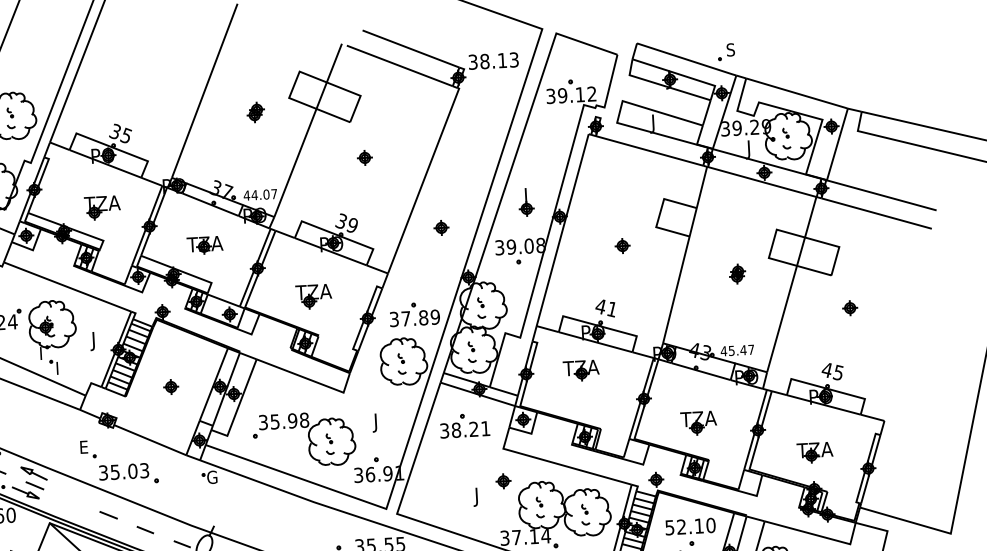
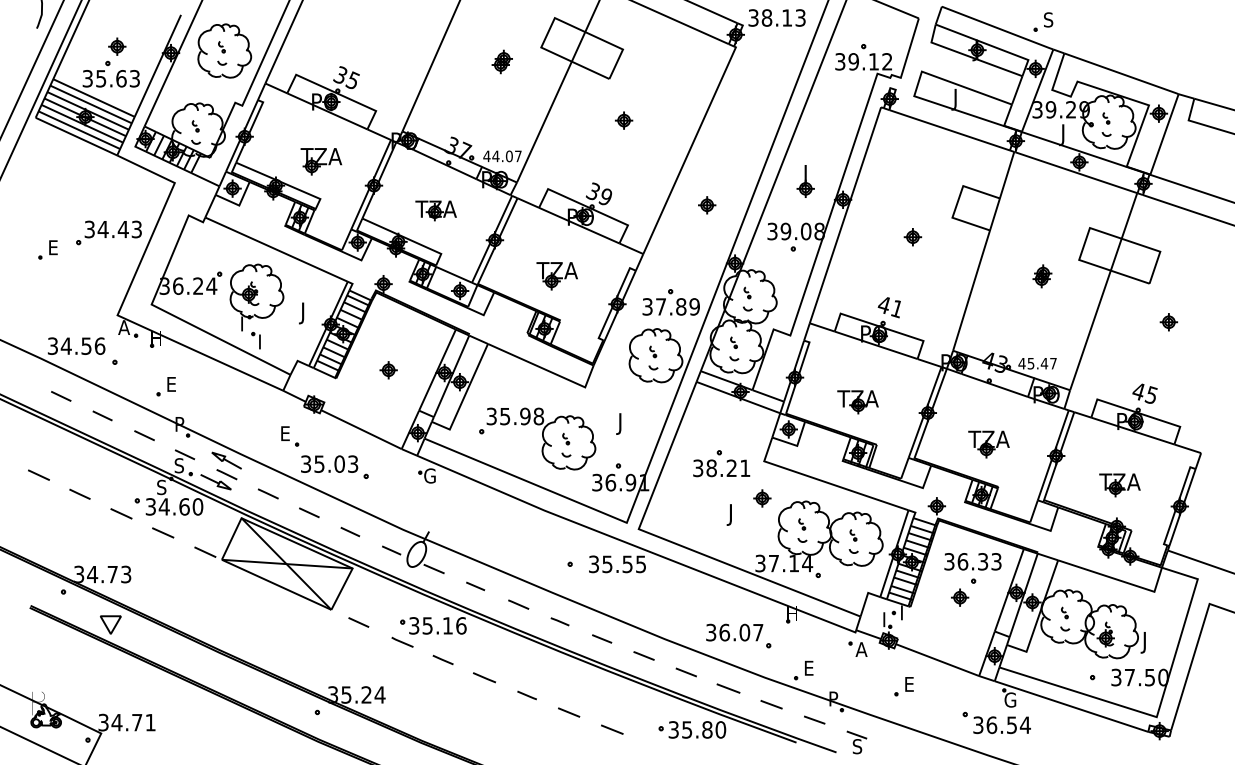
part: (580, 371) -> (857, 402), moved
part: (464, 425) -> (721, 463), moved
line: (71, 500) -> (267, 493), added
text: (689, 526) -> (972, 561), 52.10 -> 36.33

